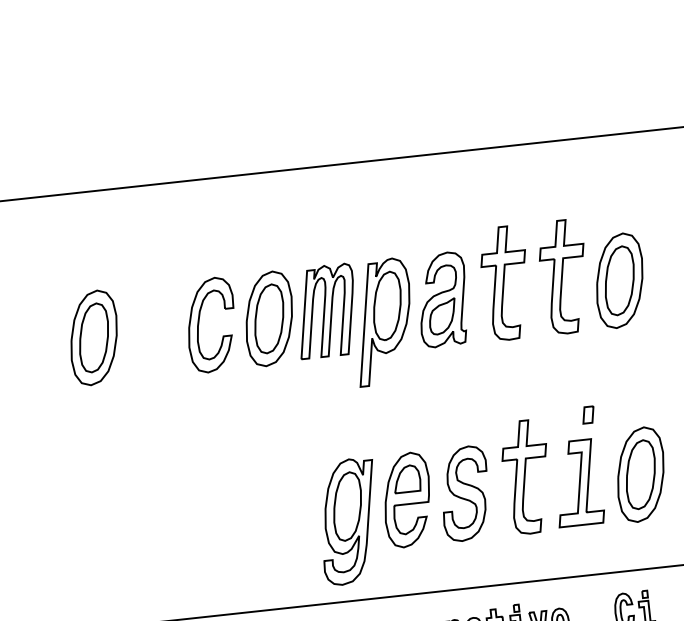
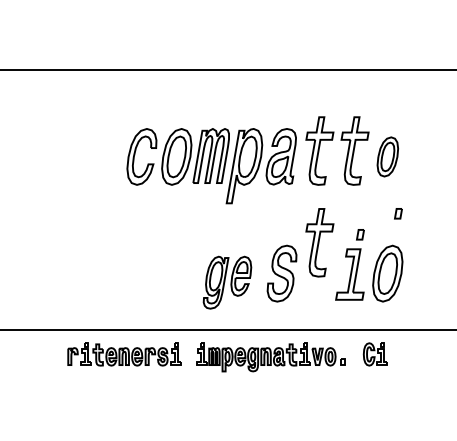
part: (619, 280) -> (387, 156), size x0.7
part: (92, 337) -> (70, 156), removed
part: (647, 372) -> (398, 213), added
part: (526, 476) -> (319, 242), moved
part: (376, 518) -> (227, 282), size x0.7

